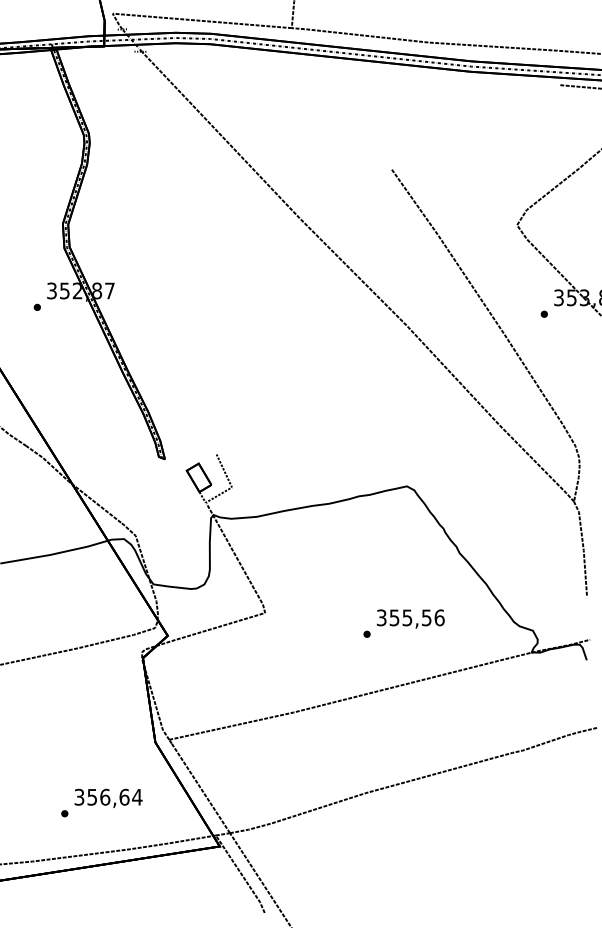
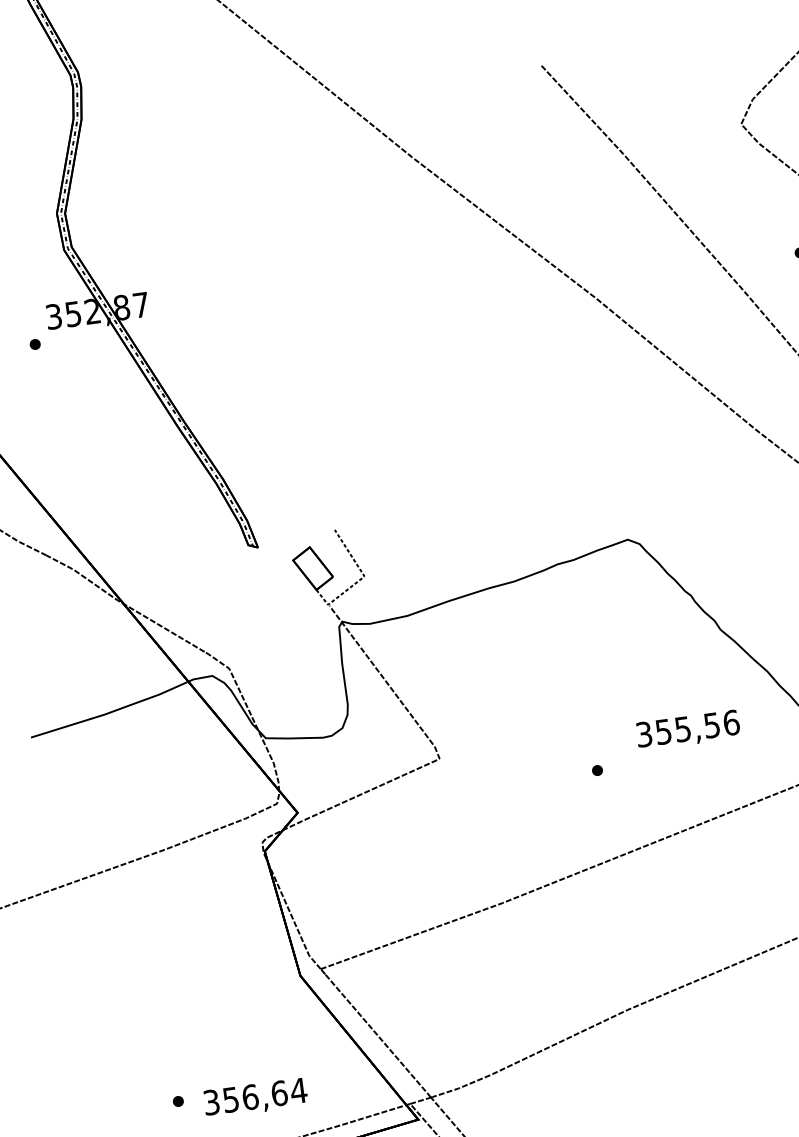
text: (410, 618) -> (687, 729), moved
text: (108, 797) -> (255, 1096), moved

